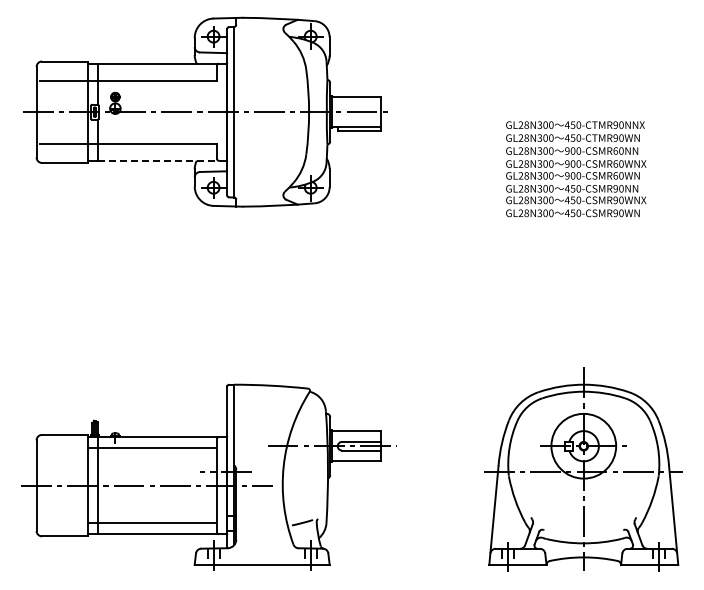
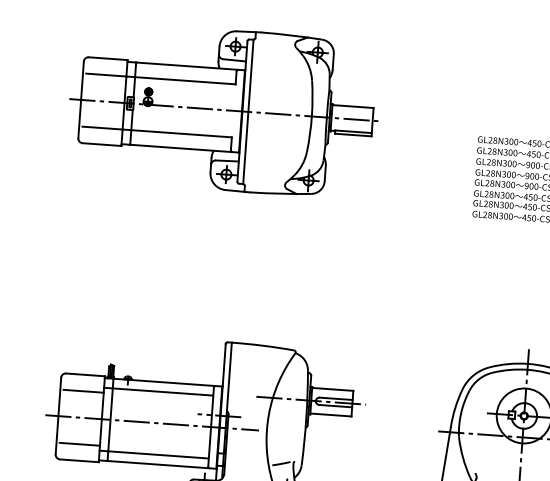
line: (162, 160) -> (184, 148), dashed -> solid
line: (63, 454) -> (83, 391), added
line: (63, 516) -> (79, 443), added

